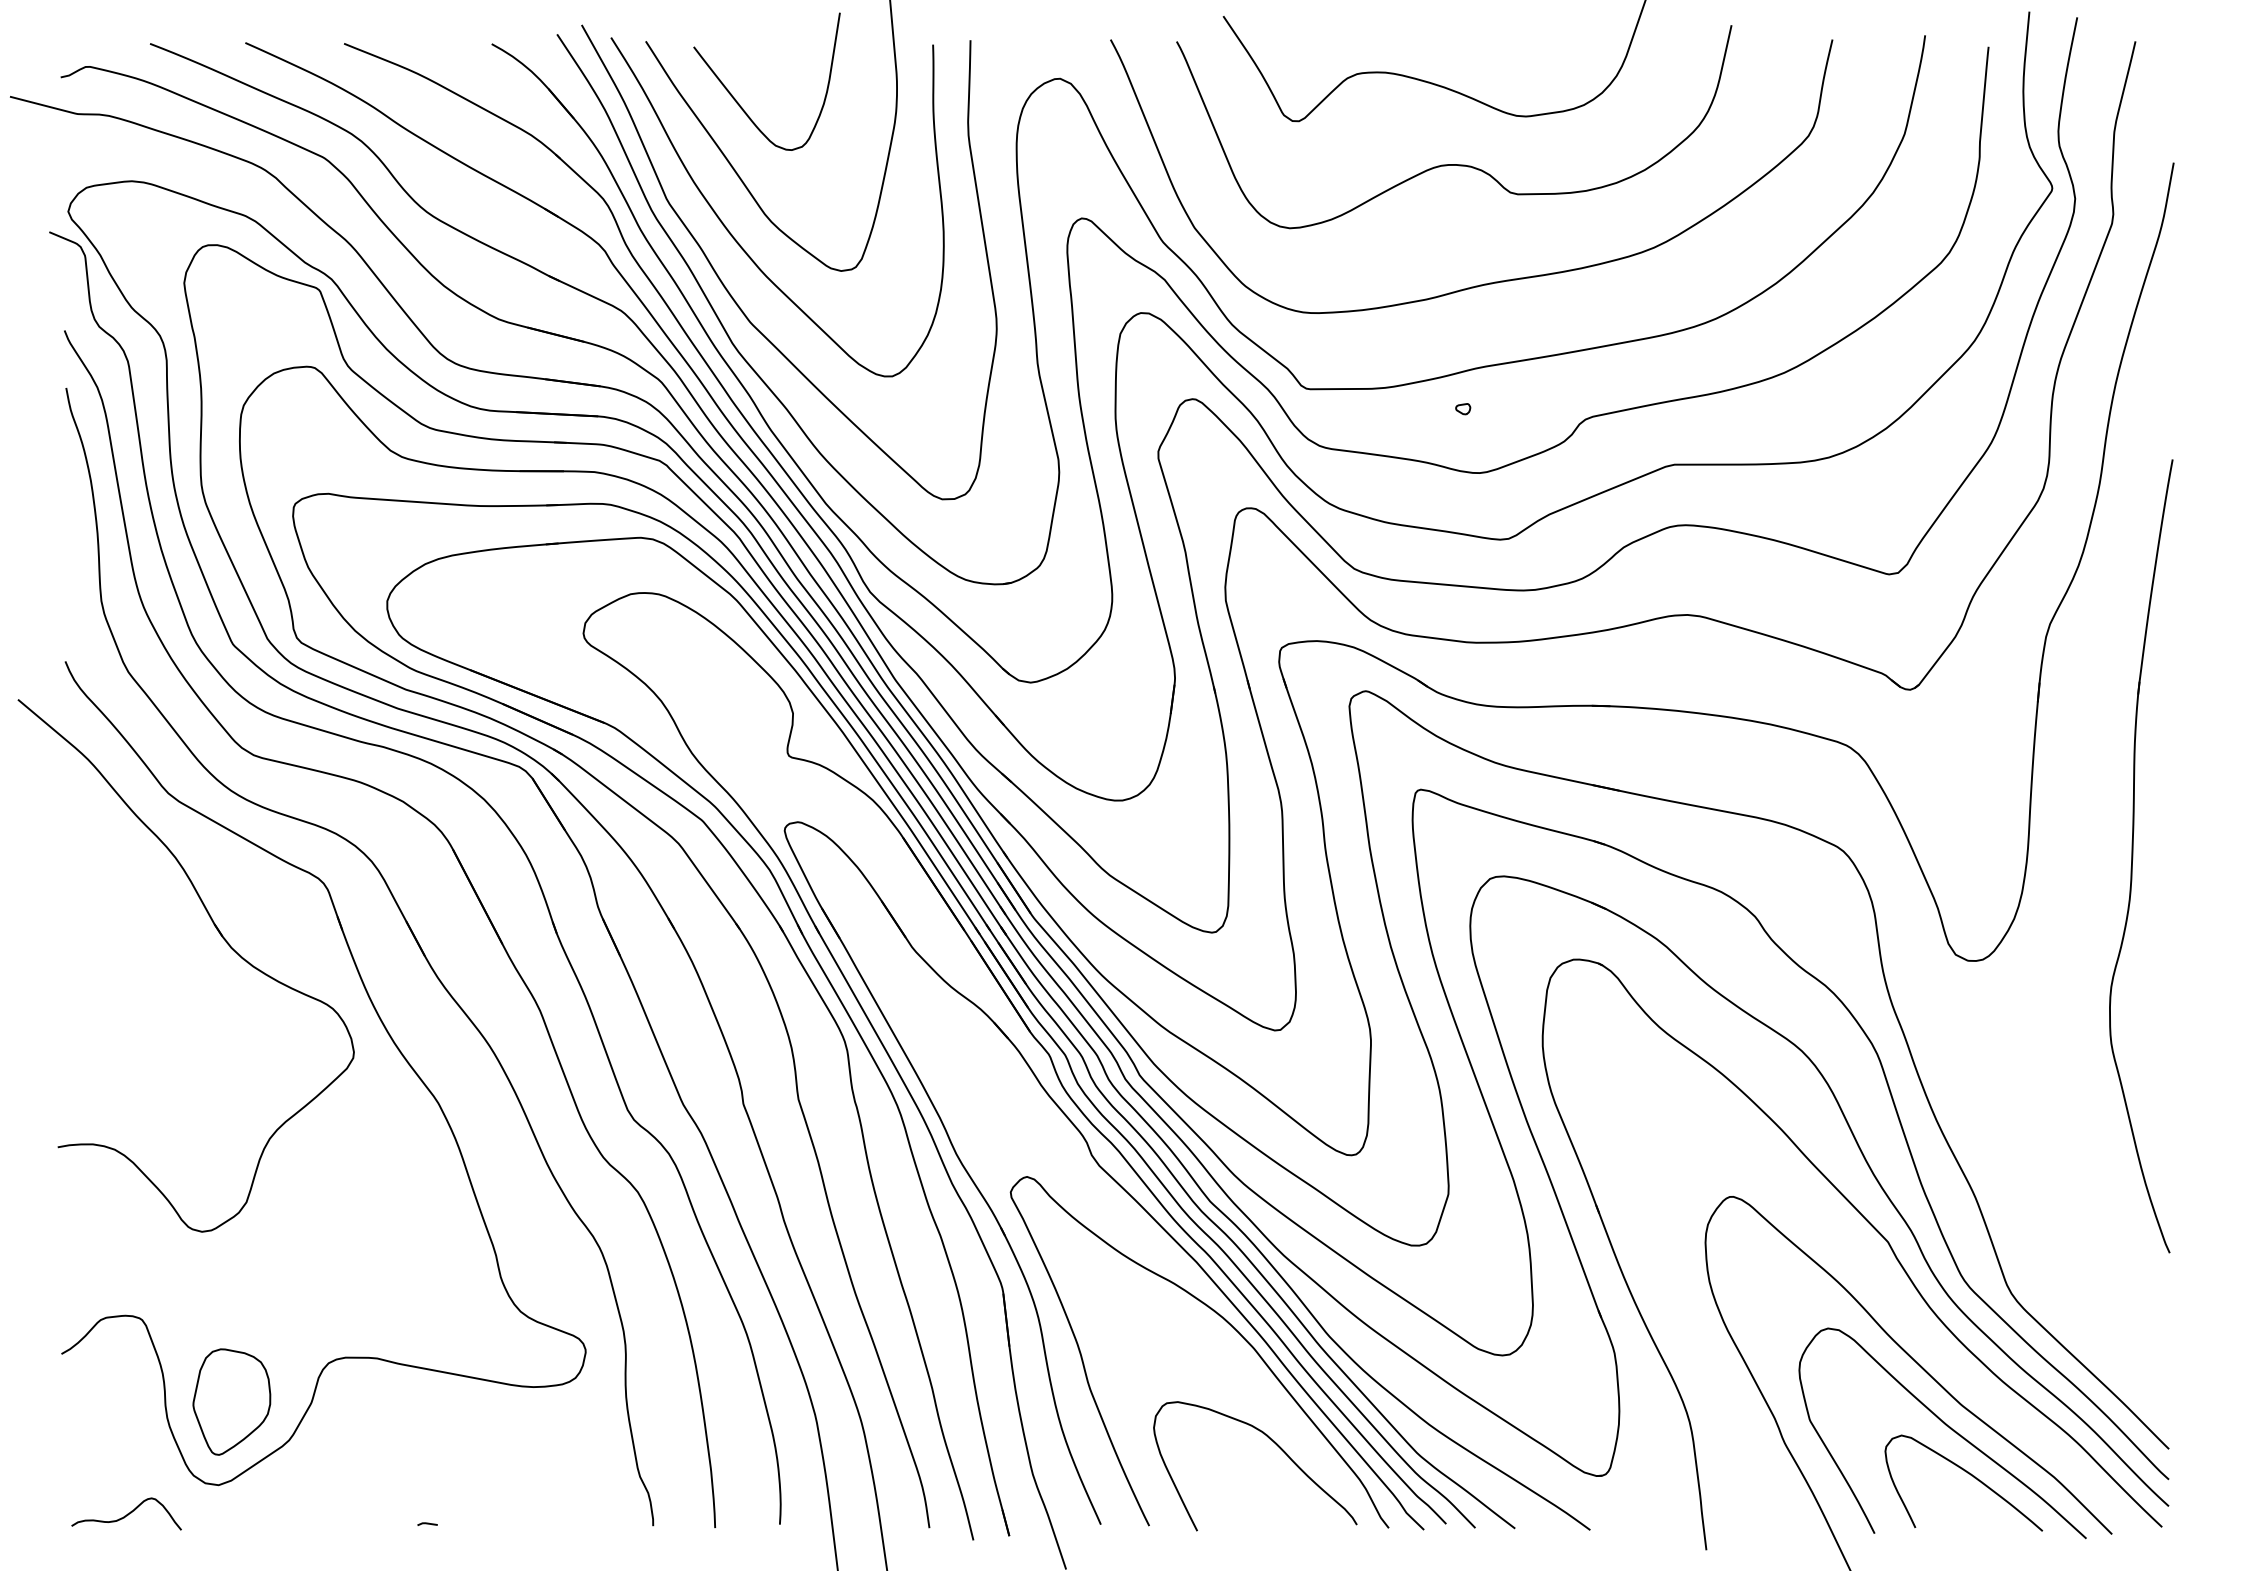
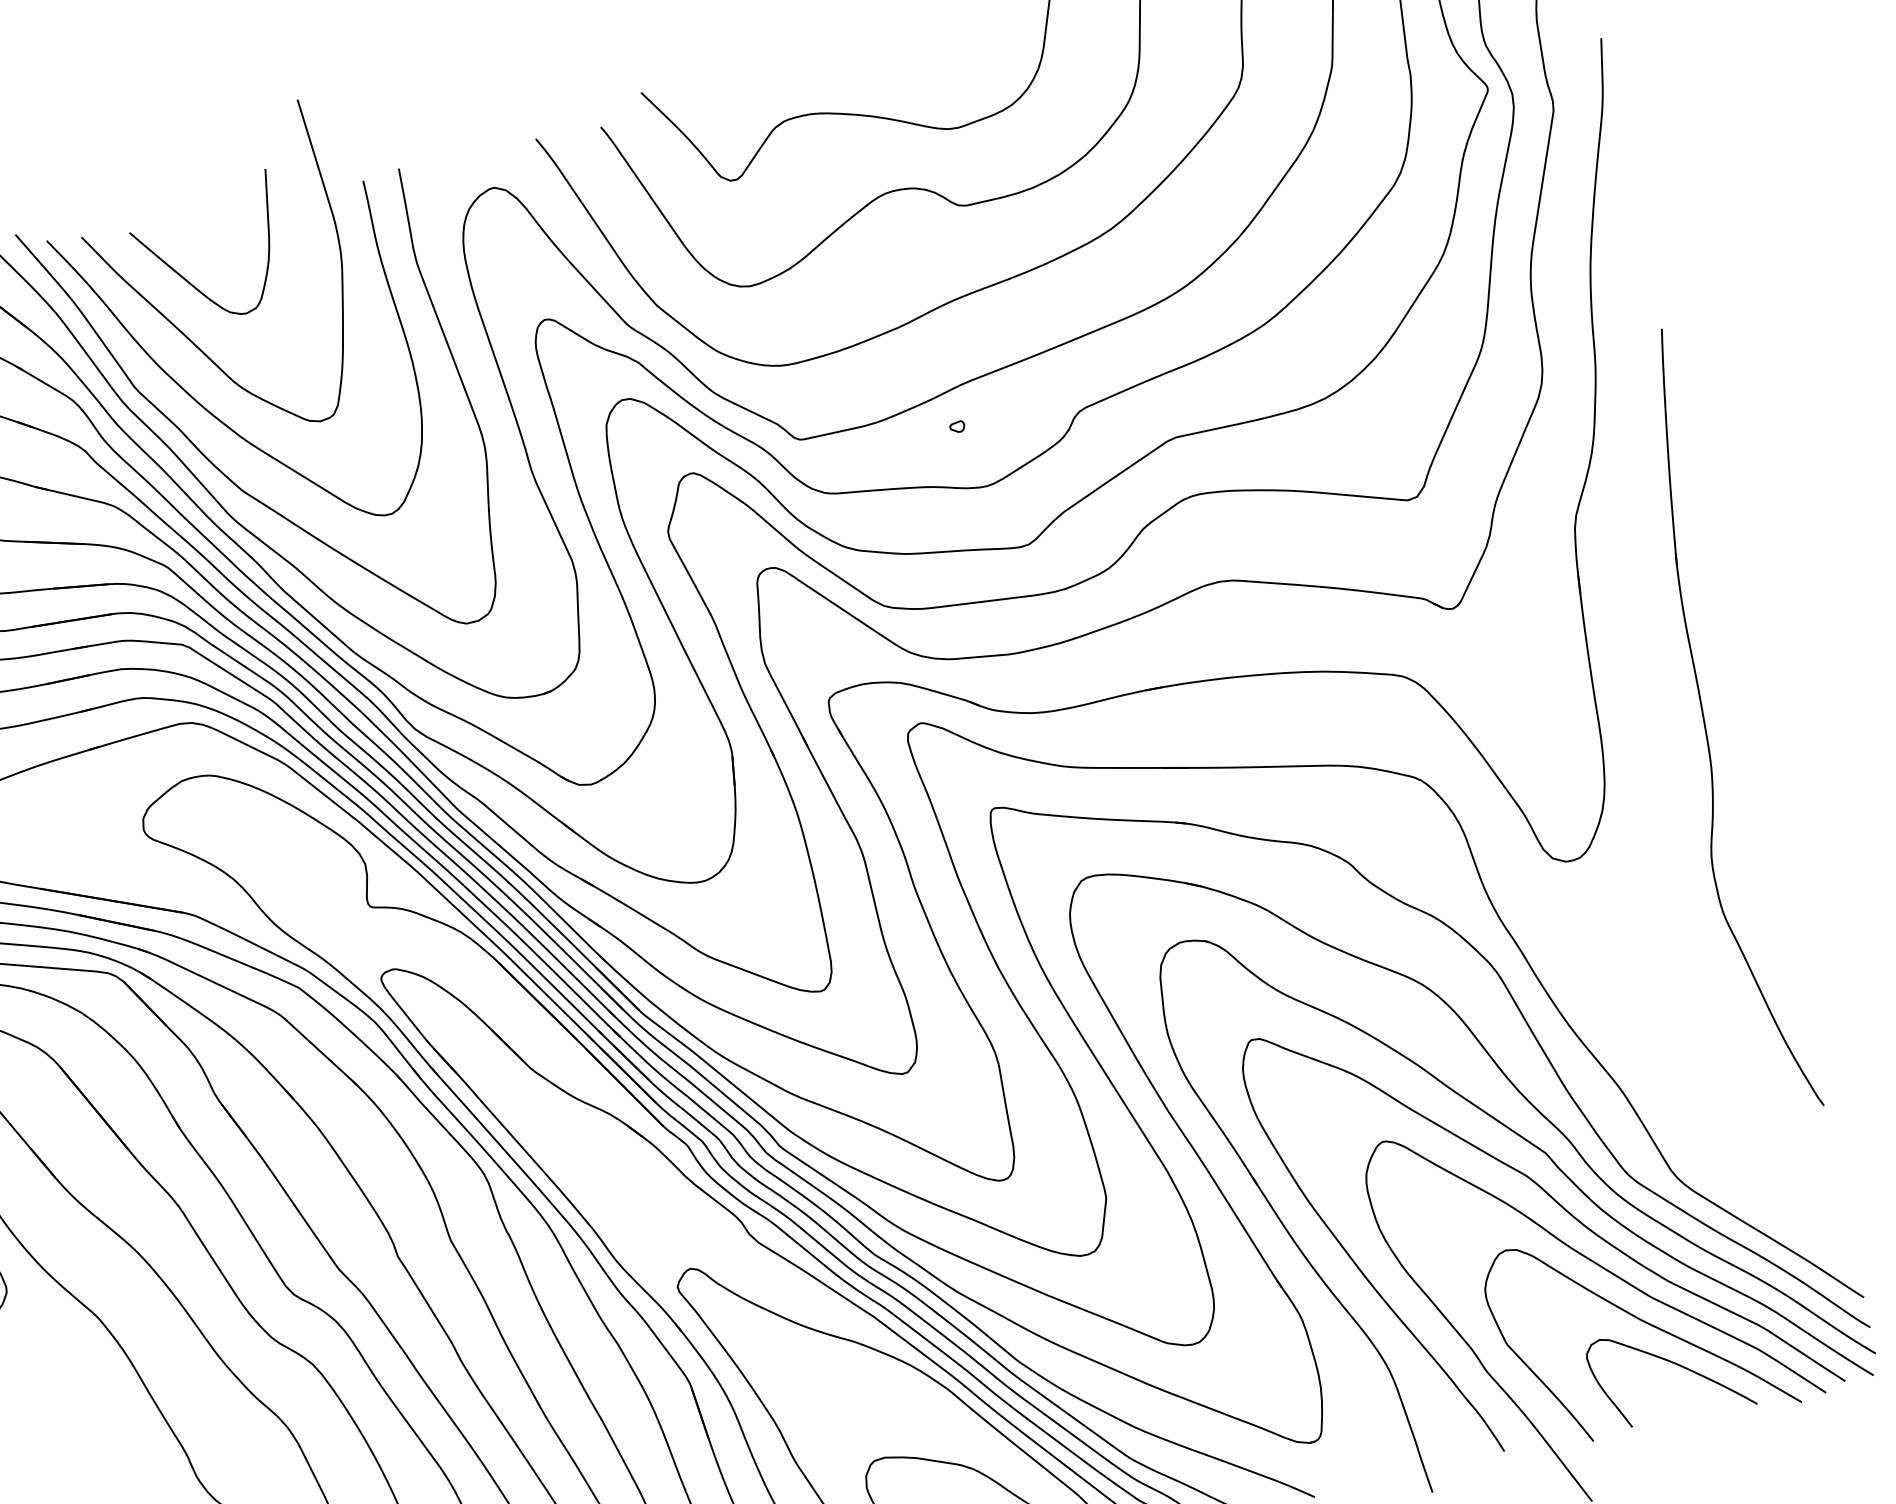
curve: (1884, 1288) -> (1552, 1199), added

